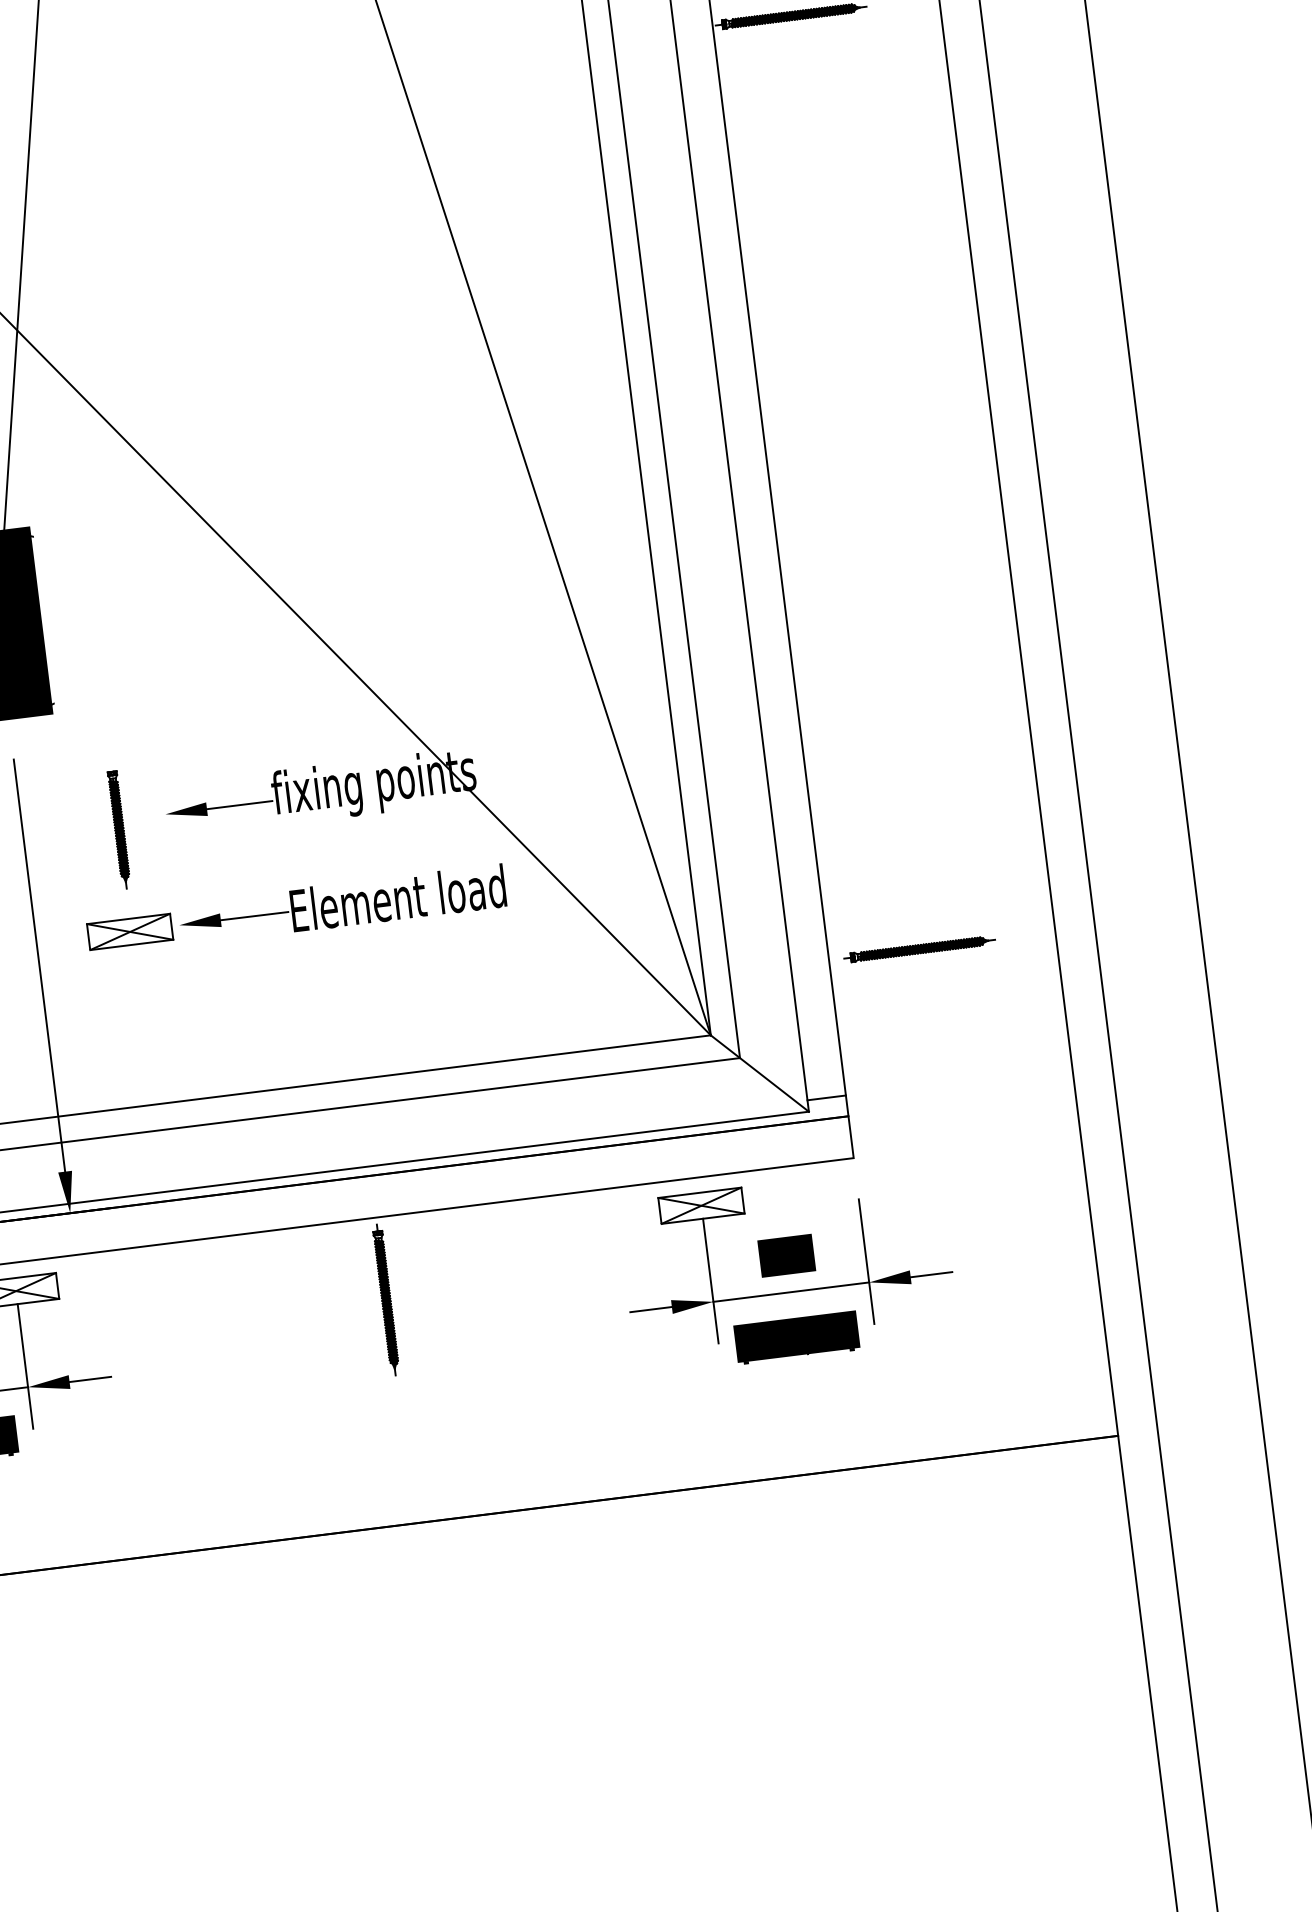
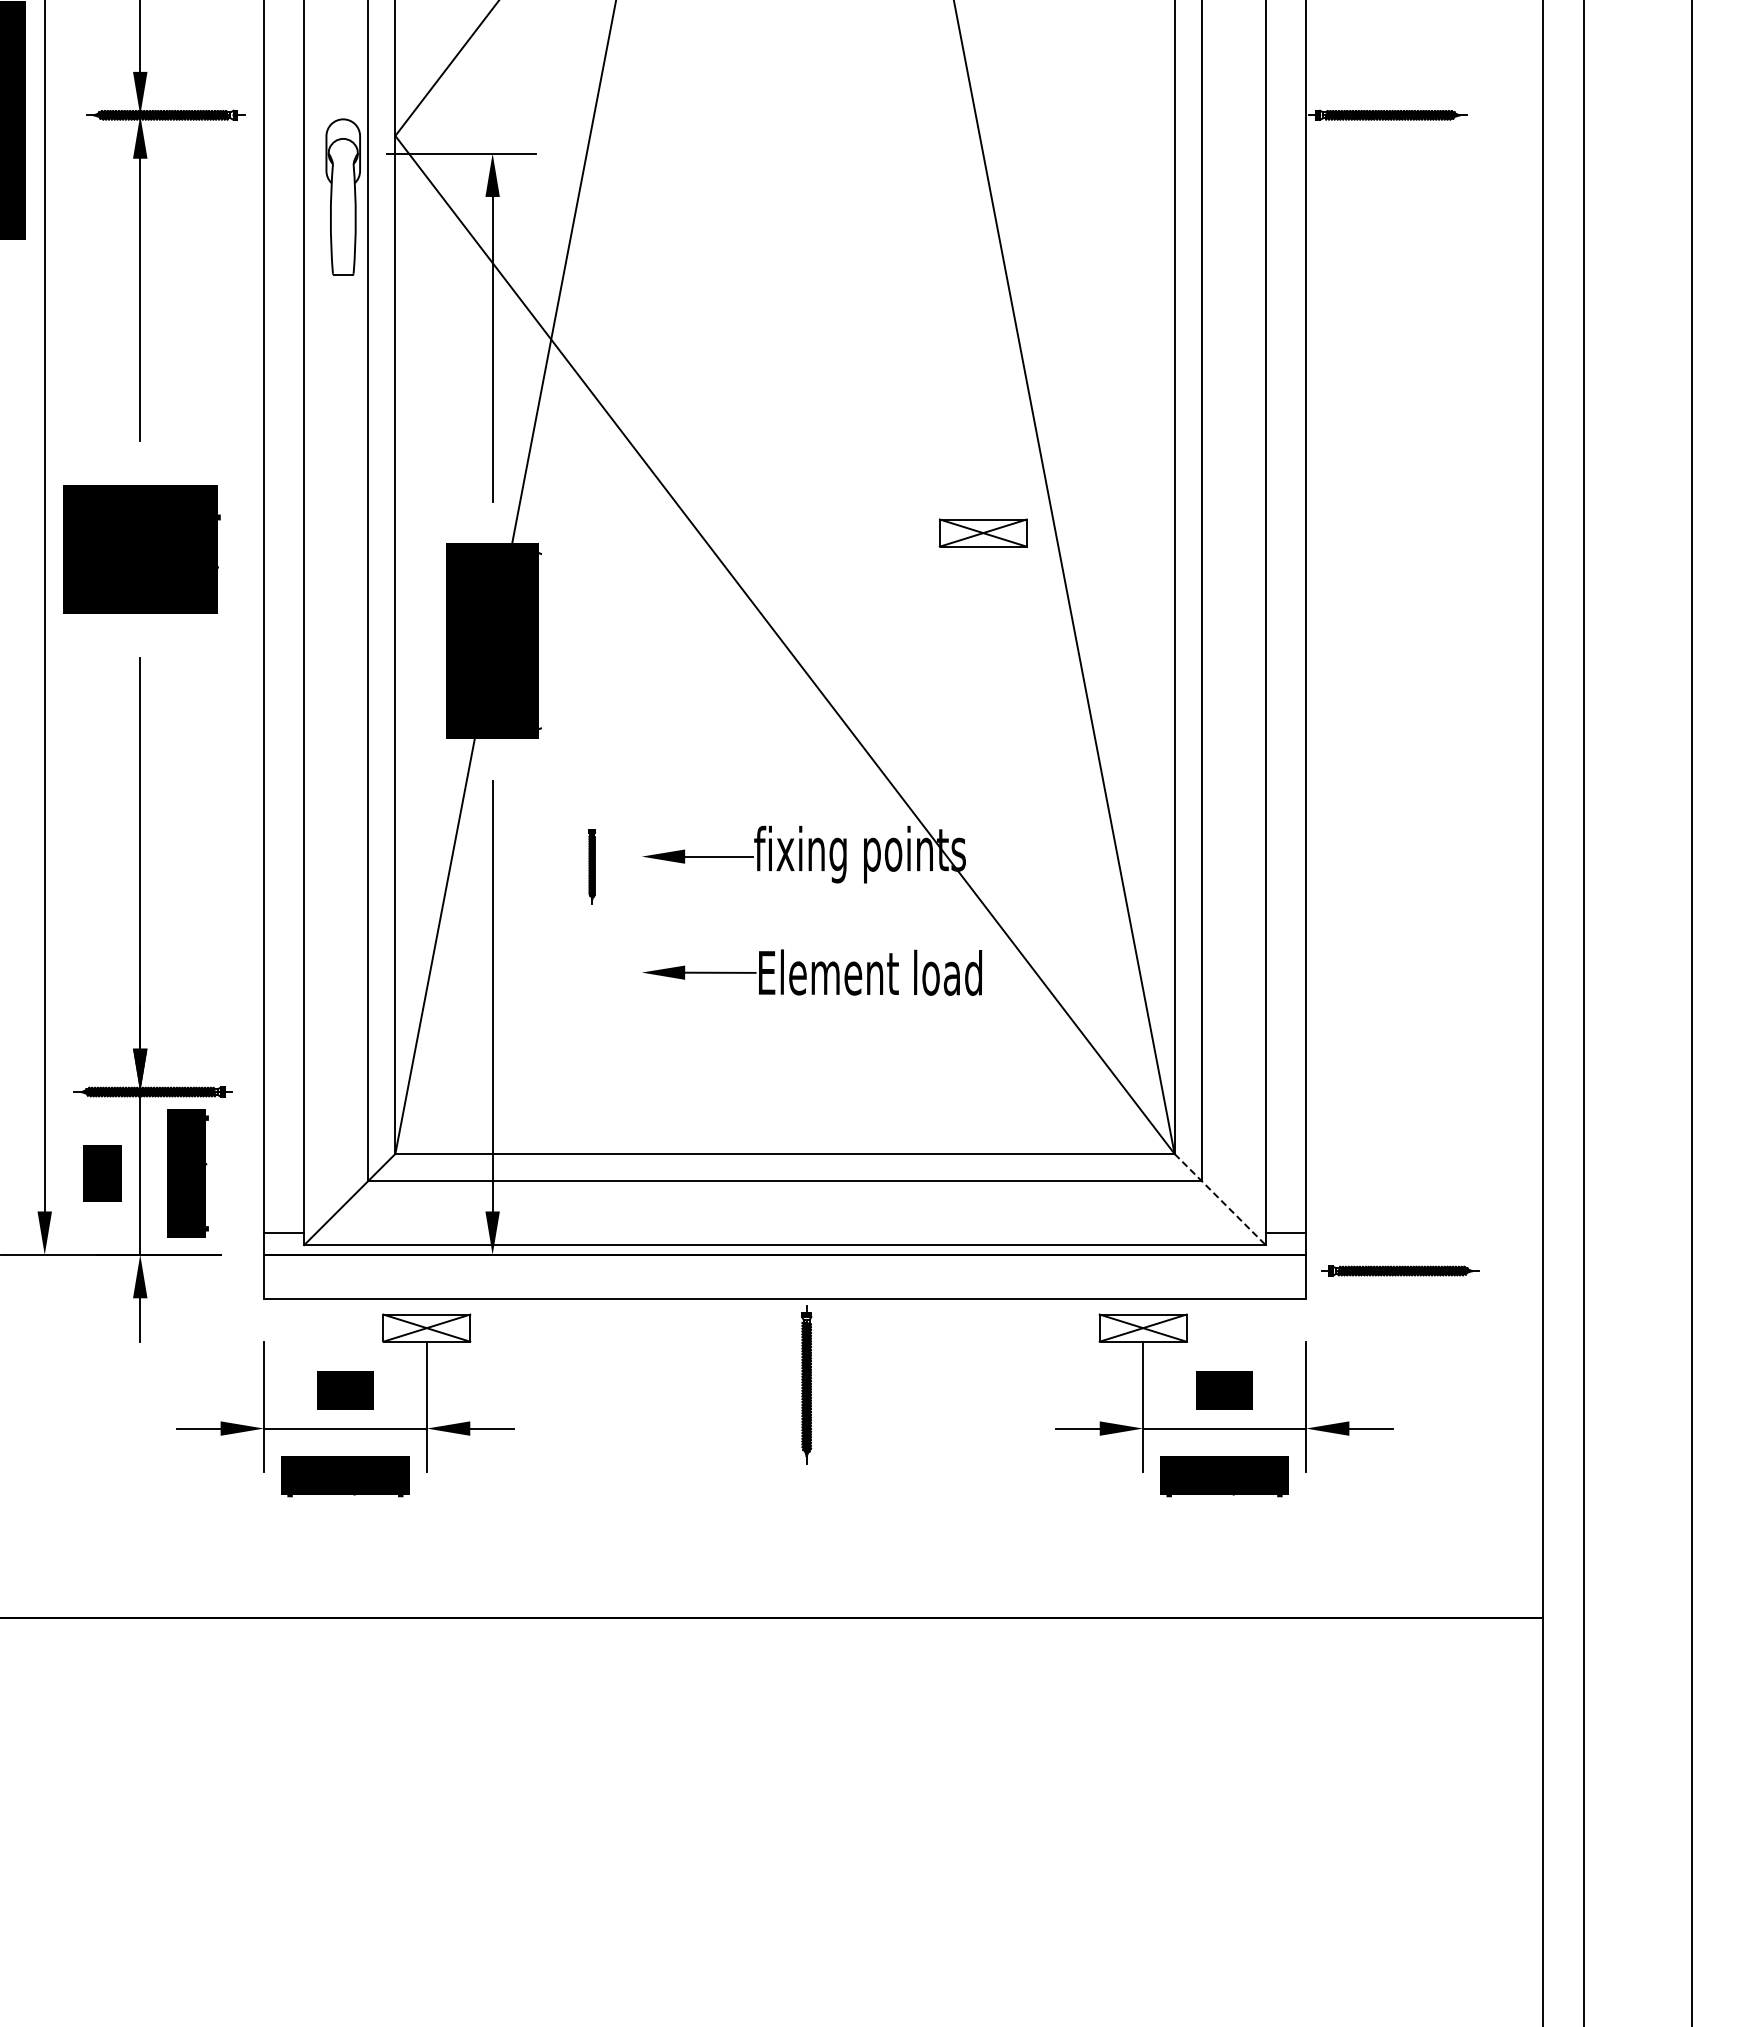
part: (118, 829) -> (591, 866), size x0.6
part: (129, 931) -> (982, 532), moved
part: (919, 948) -> (1400, 1270), moved
line: (760, 1073) -> (1220, 1199), solid -> dashed

